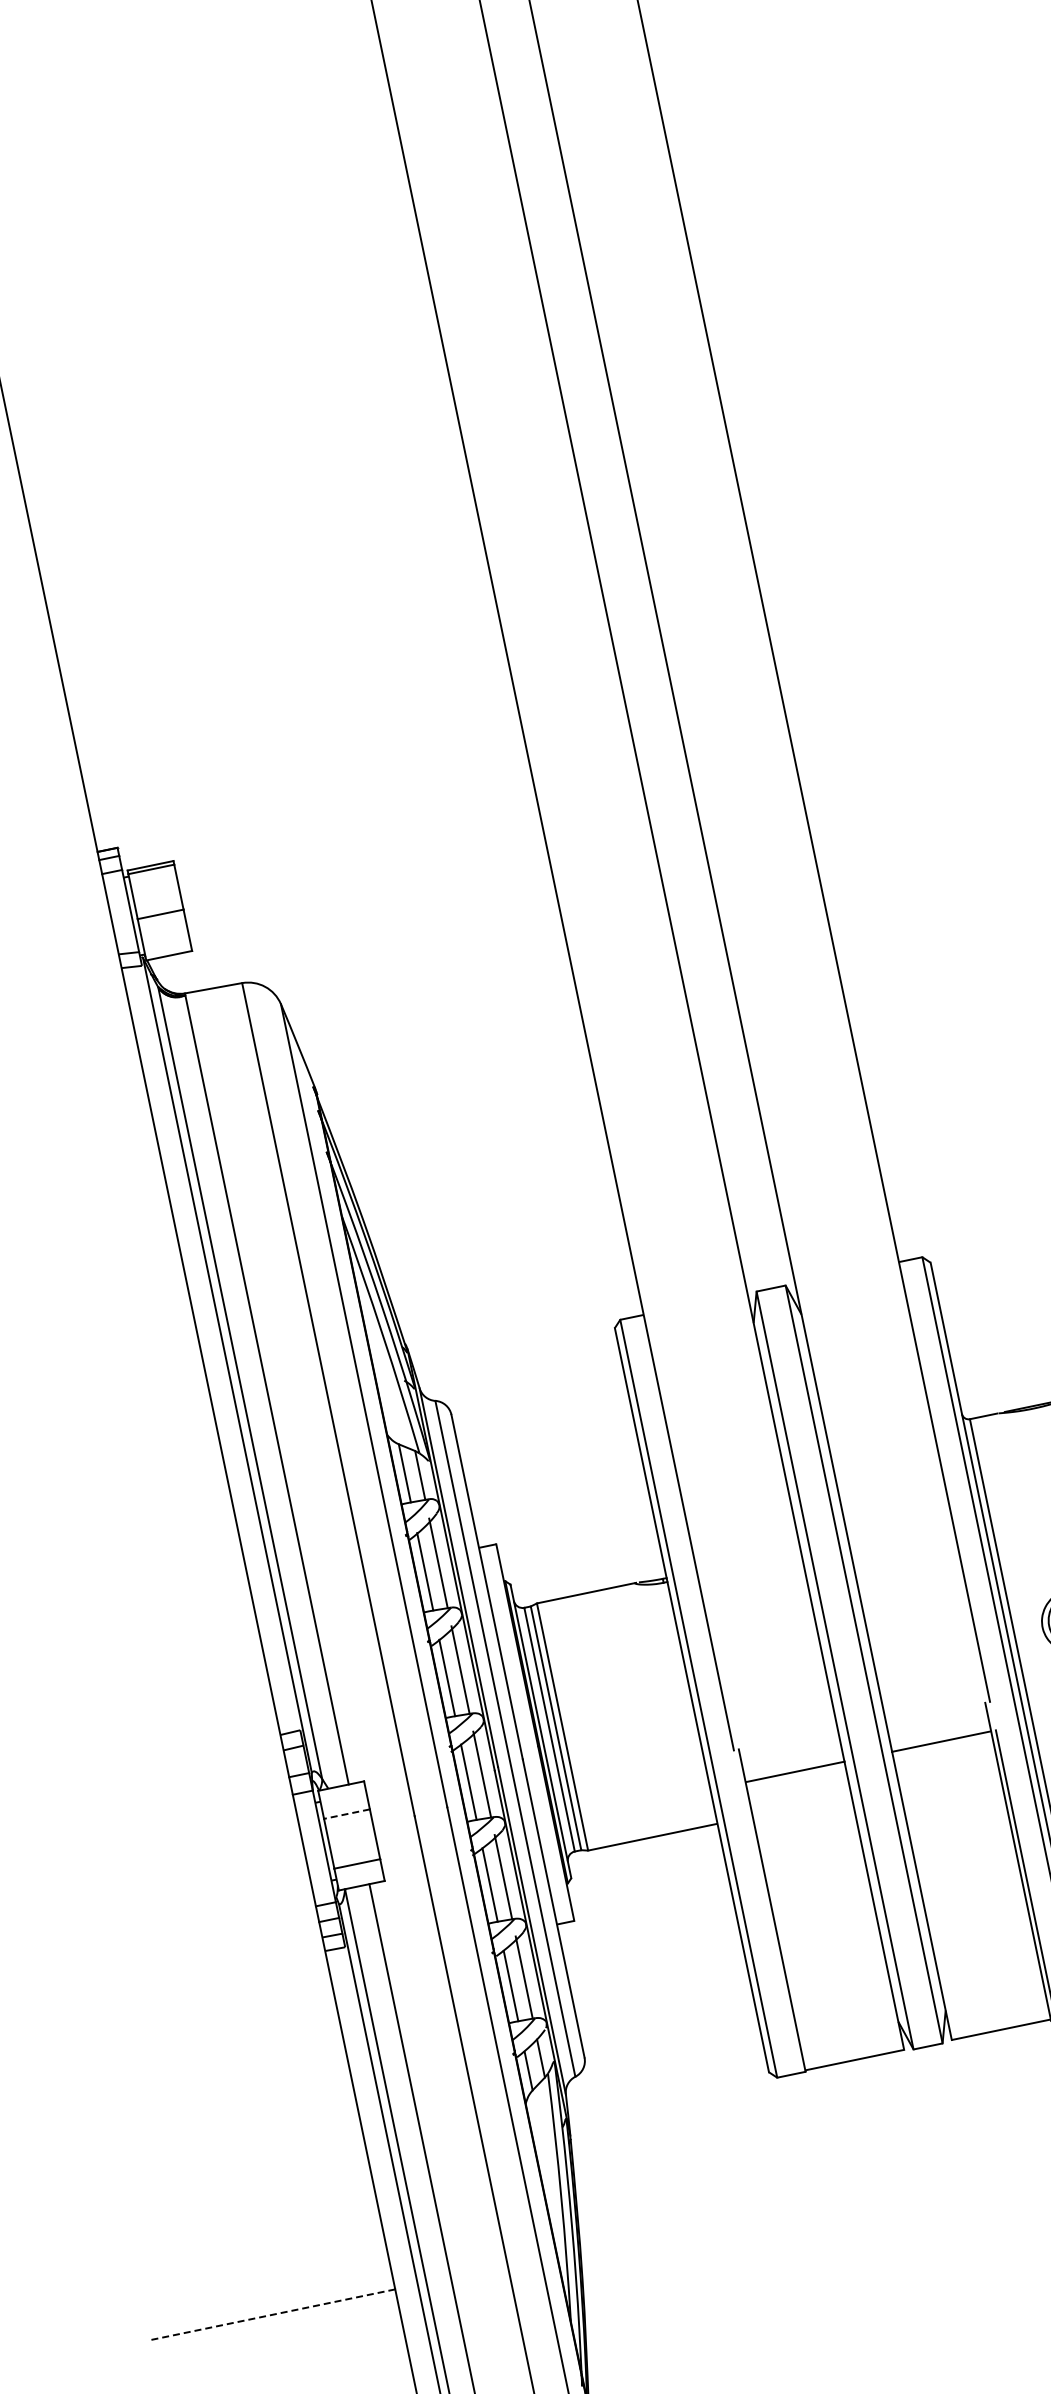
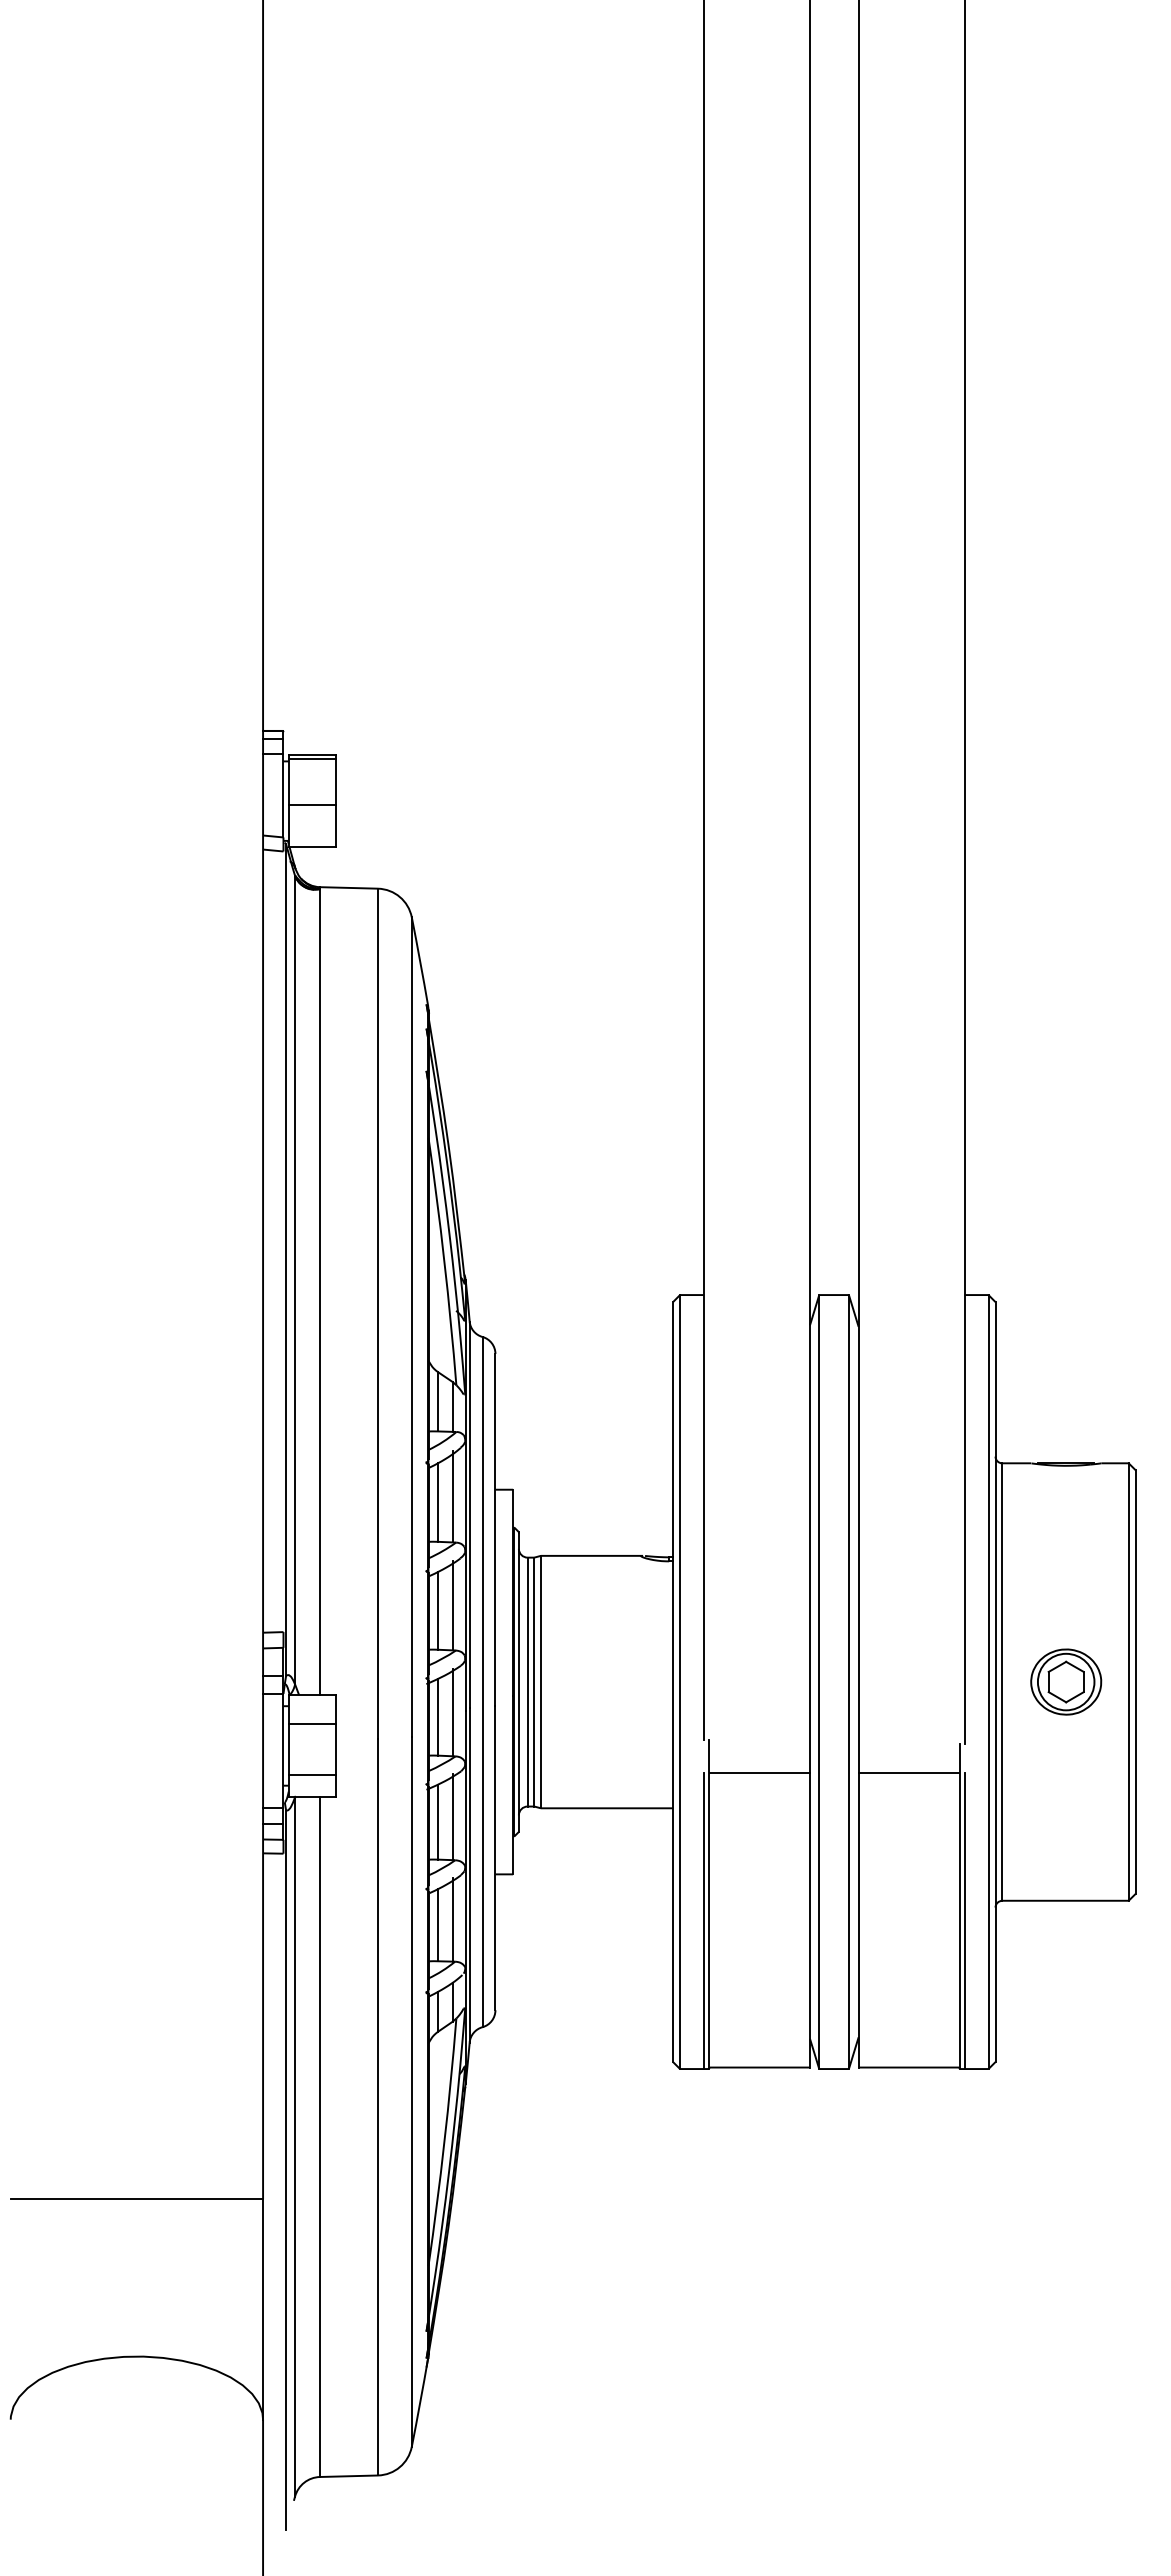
line: (346, 1814) -> (311, 1723), dashed -> solid
line: (770, 1927) -> (703, 1920), added
line: (271, 2314) -> (136, 2198), dashed -> solid

